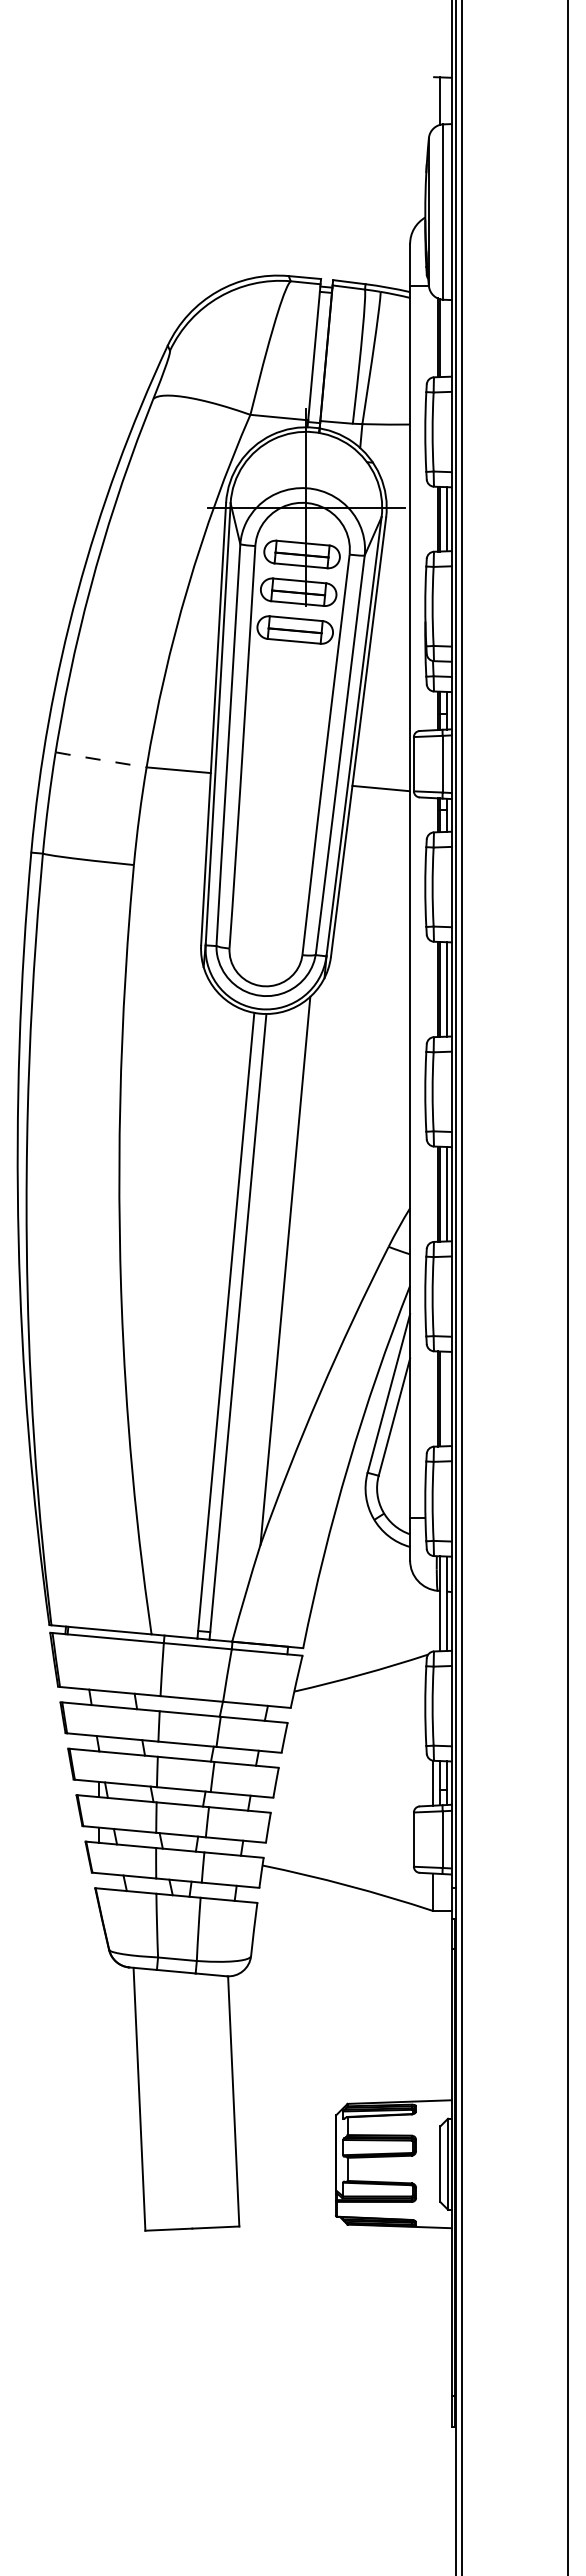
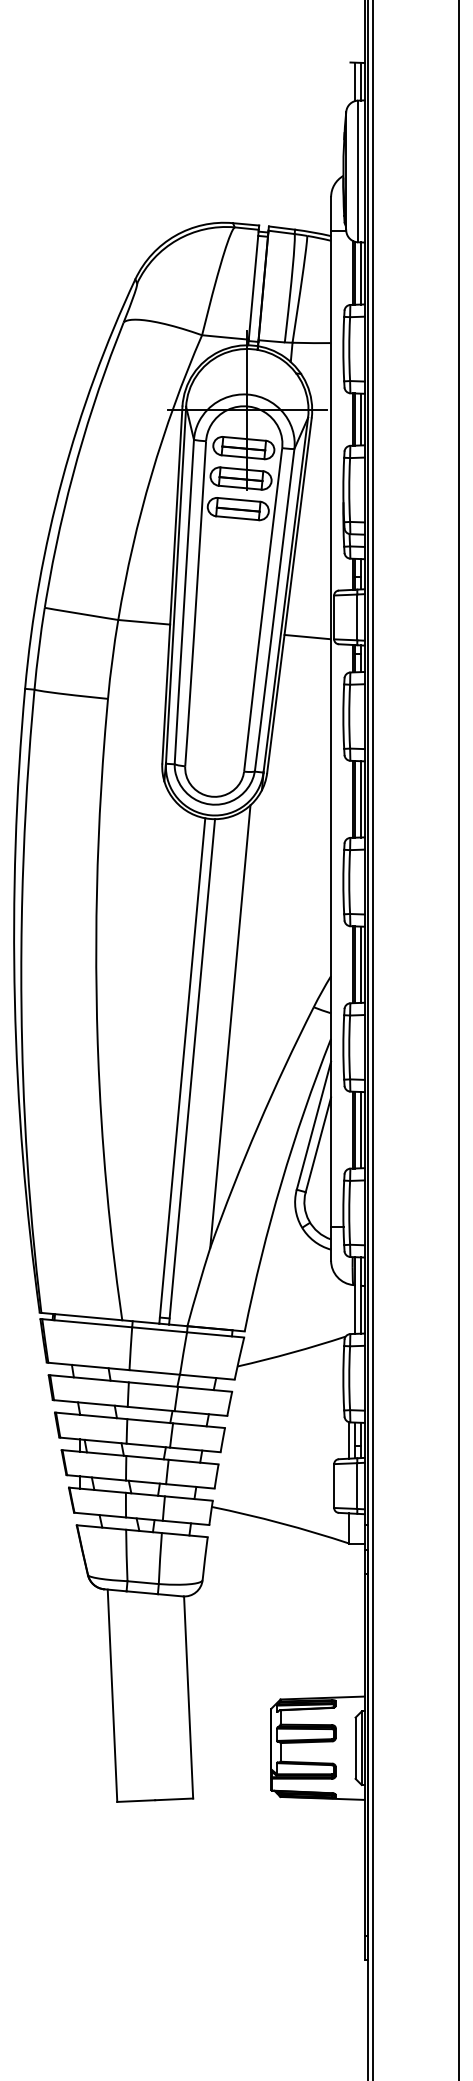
line: (447, 100) -> (361, 81), added
line: (447, 337) -> (361, 272), added
line: (100, 759) -> (81, 613), dashed -> solid
line: (447, 1398) -> (361, 1129), added

